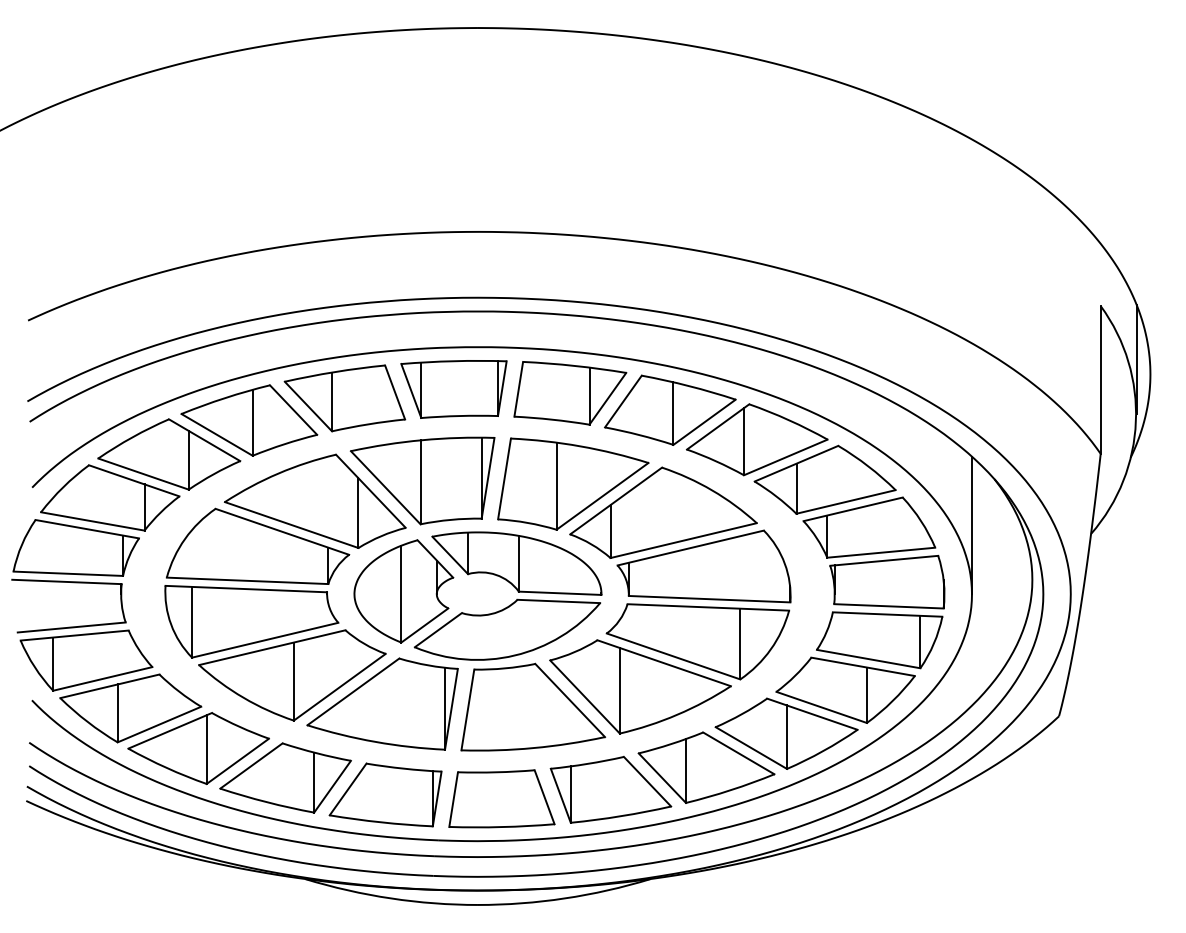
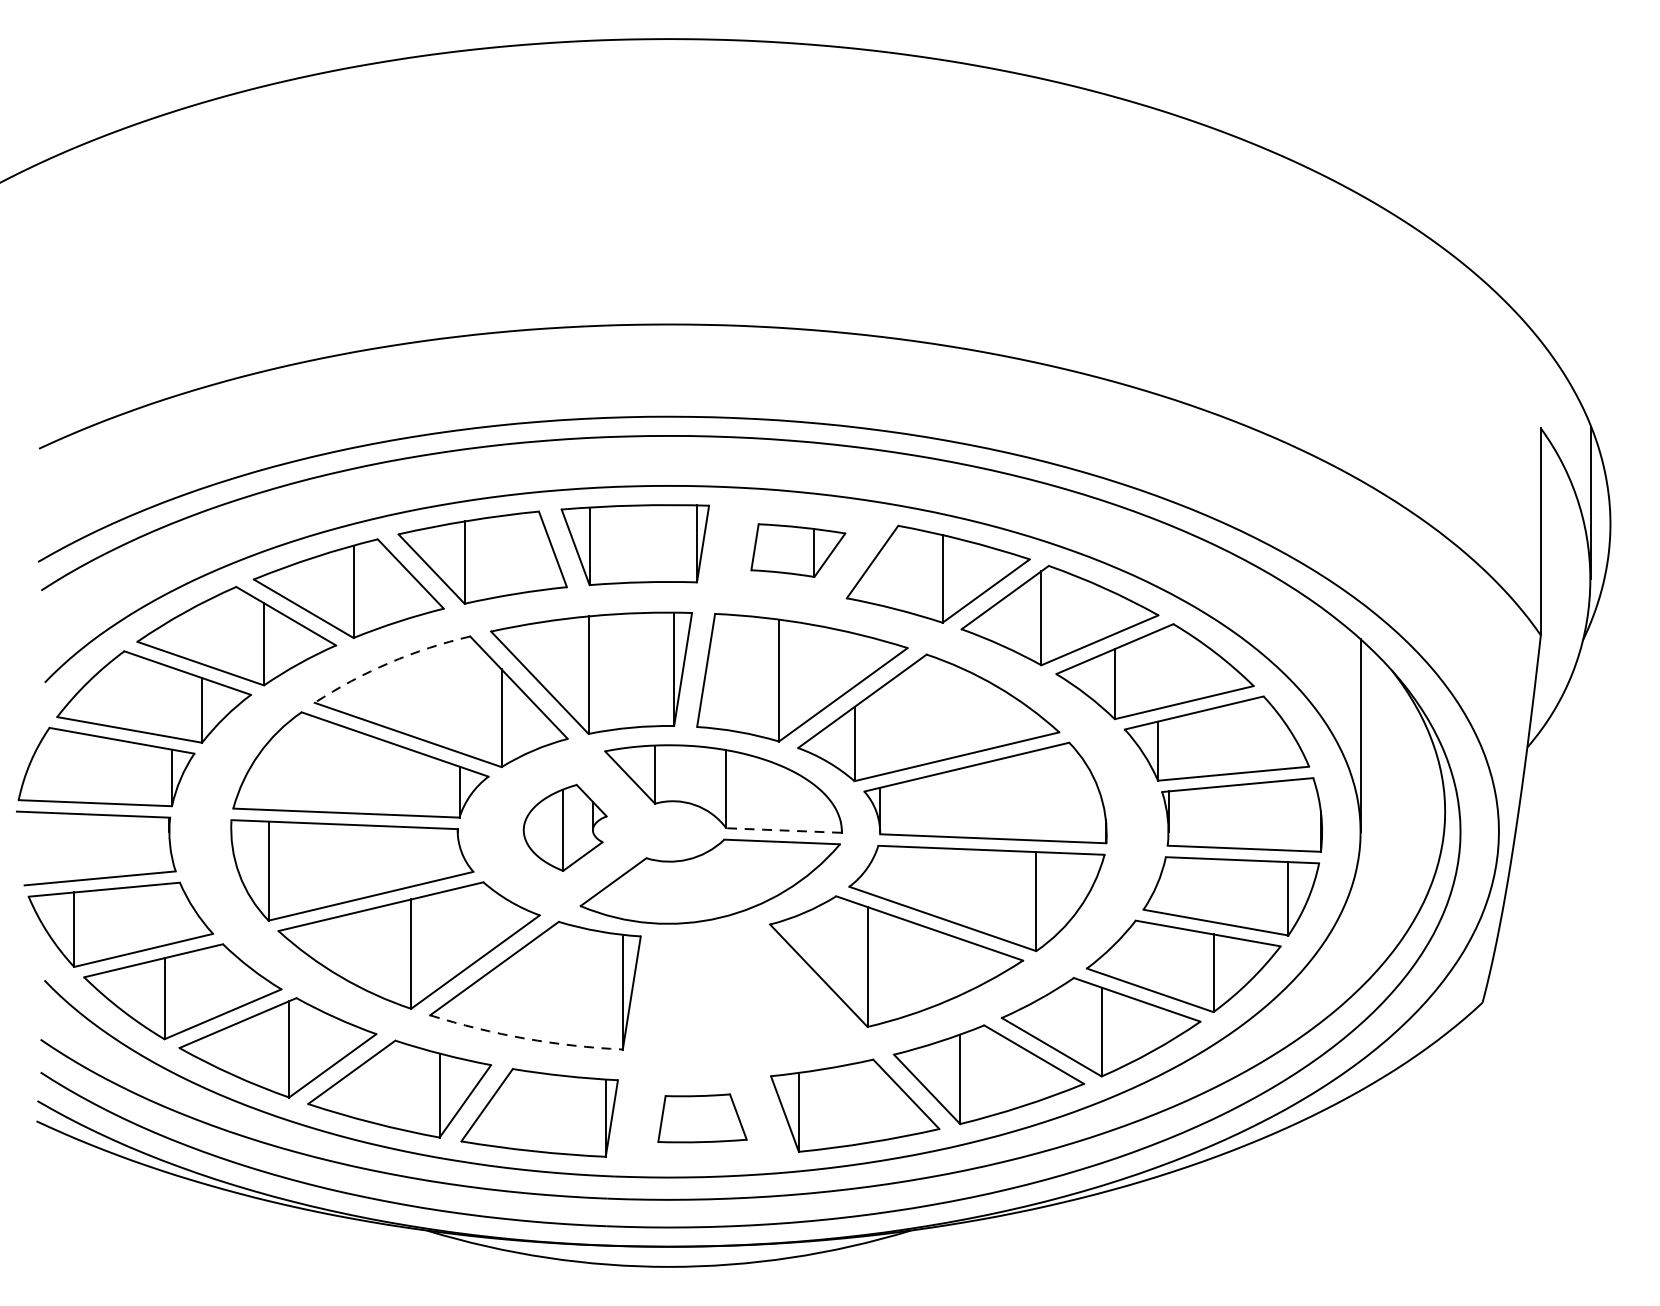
part: (570, 393) -> (798, 550), size x0.6
arc: (278, 473) -> (389, 662), solid -> dashed
part: (403, 591) -> (564, 828), size x0.6
line: (559, 593) -> (783, 830), solid -> dashed
part: (533, 706) -> (746, 989), removed
arc: (375, 741) -> (525, 1038), solid -> dashed
part: (501, 798) -> (701, 1117), size x0.6

